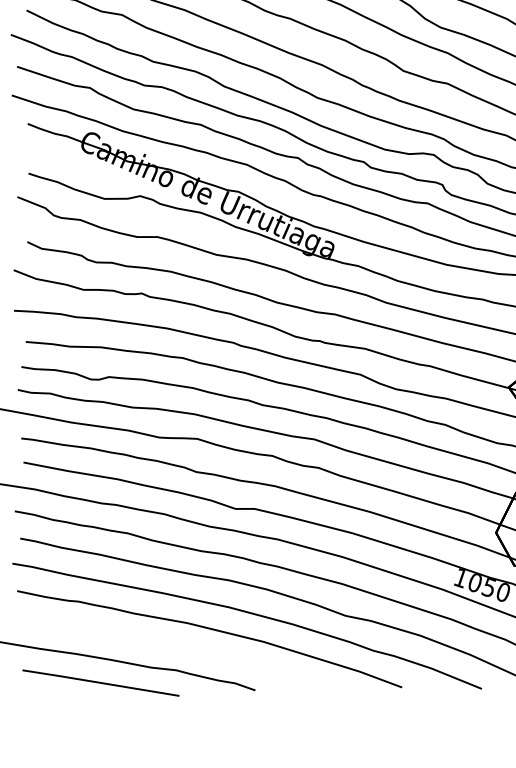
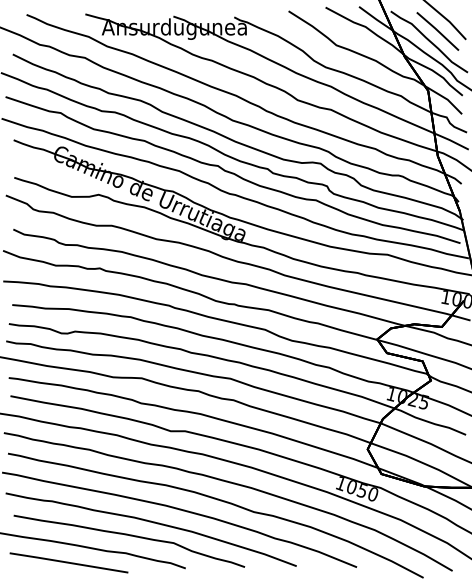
part: (180, 653) -> (129, 540), added

